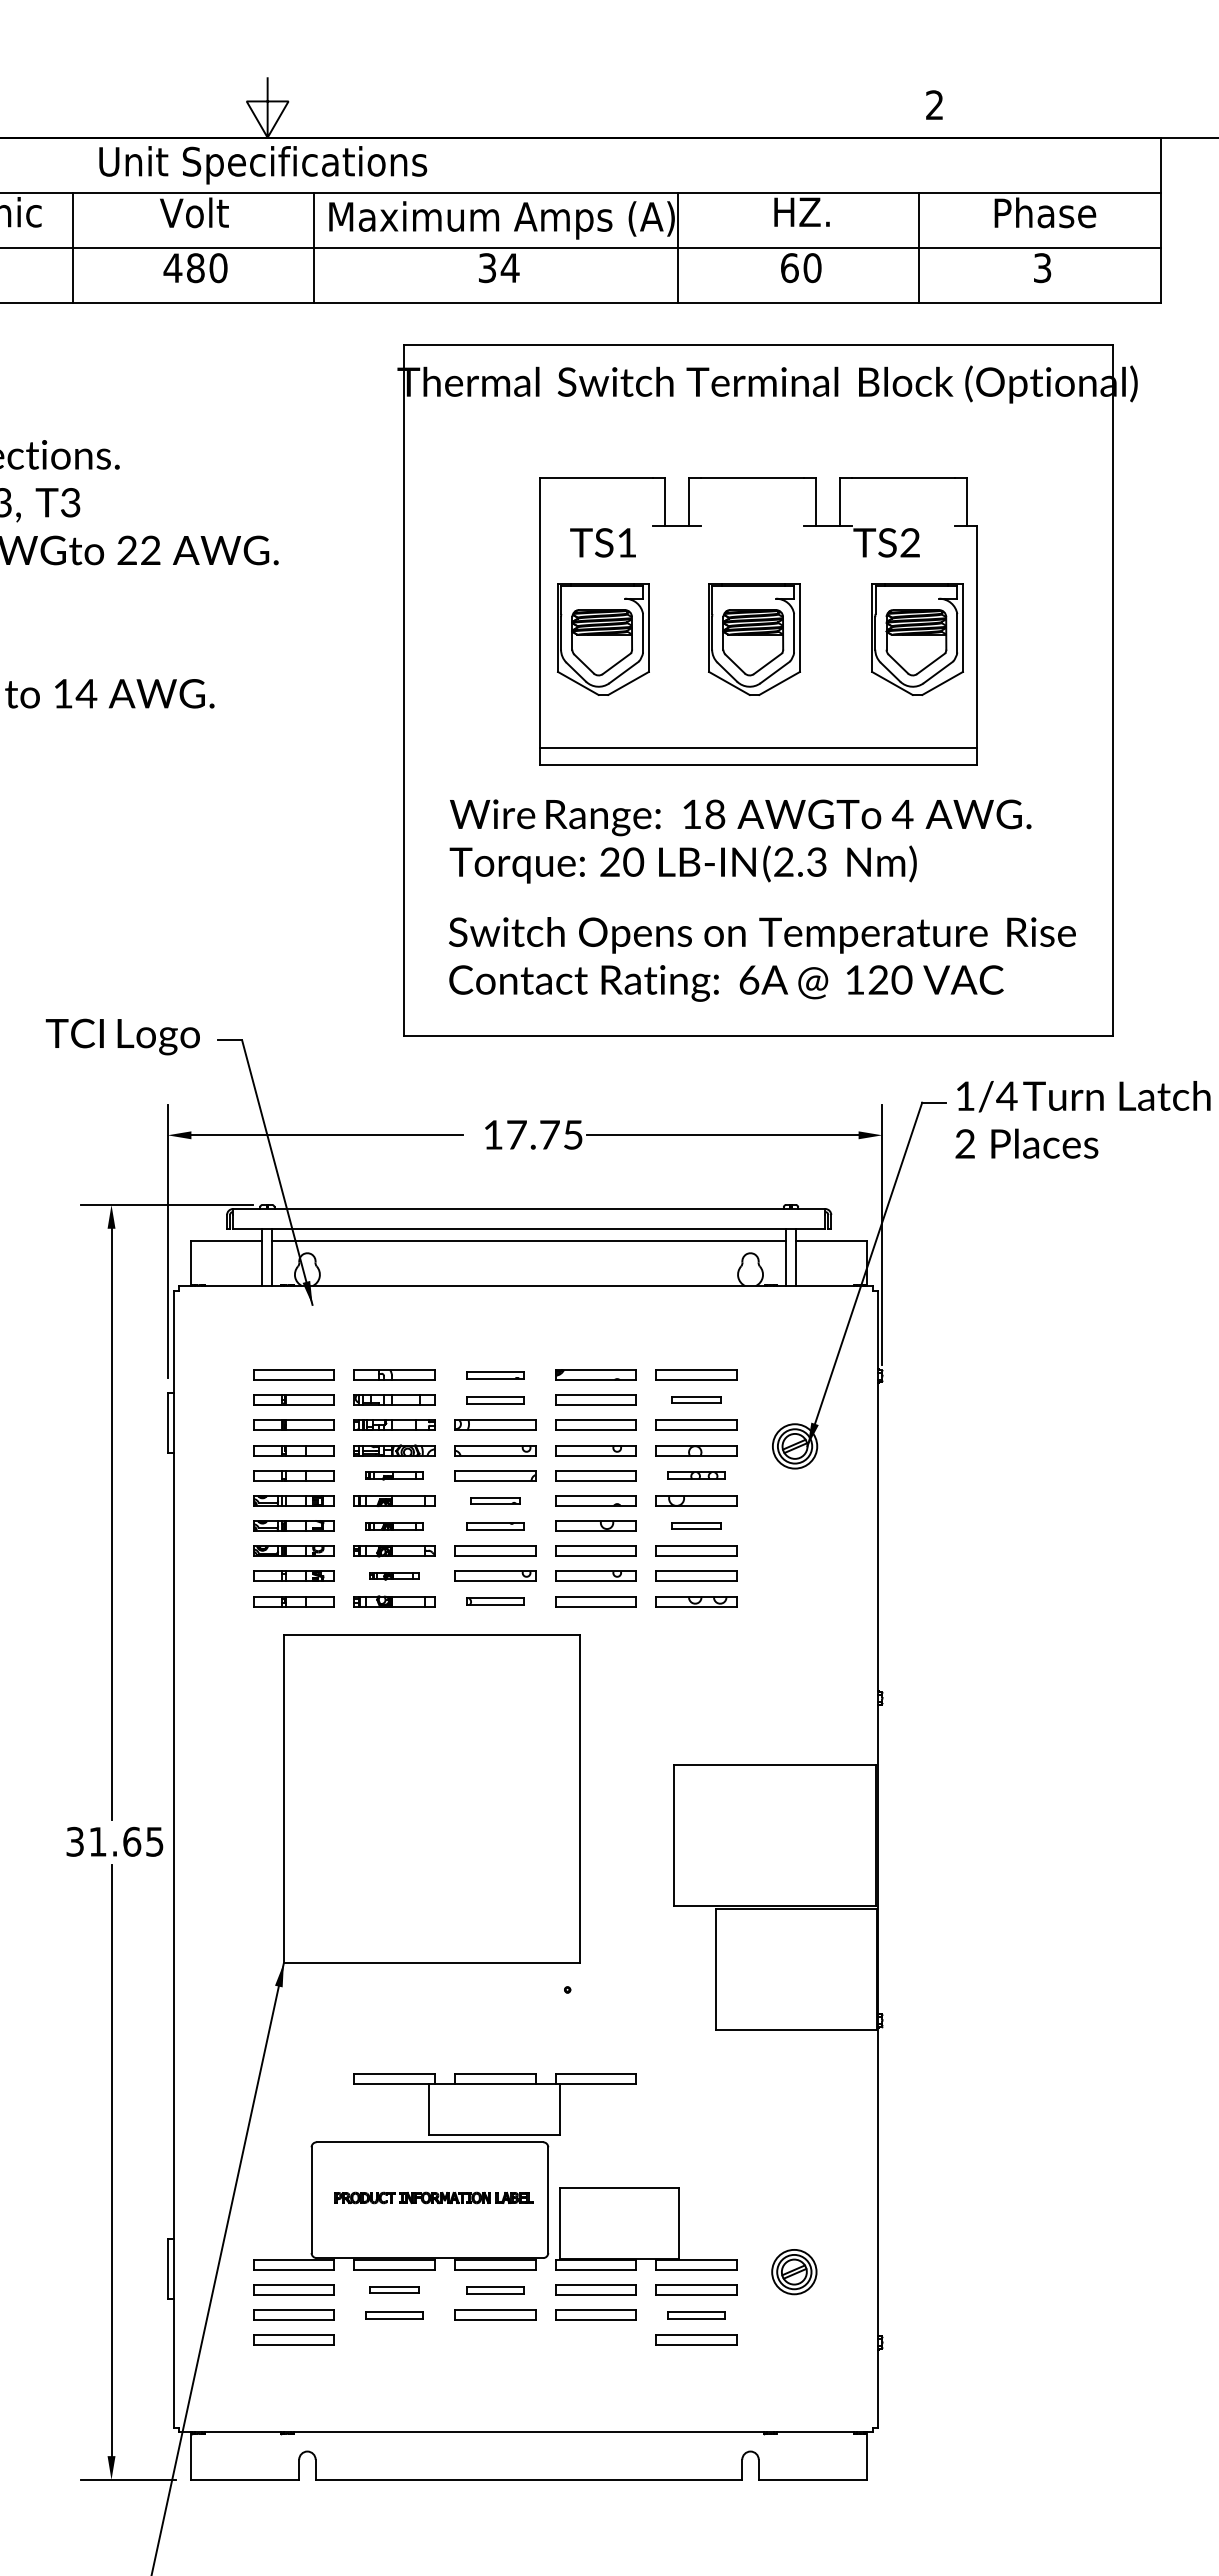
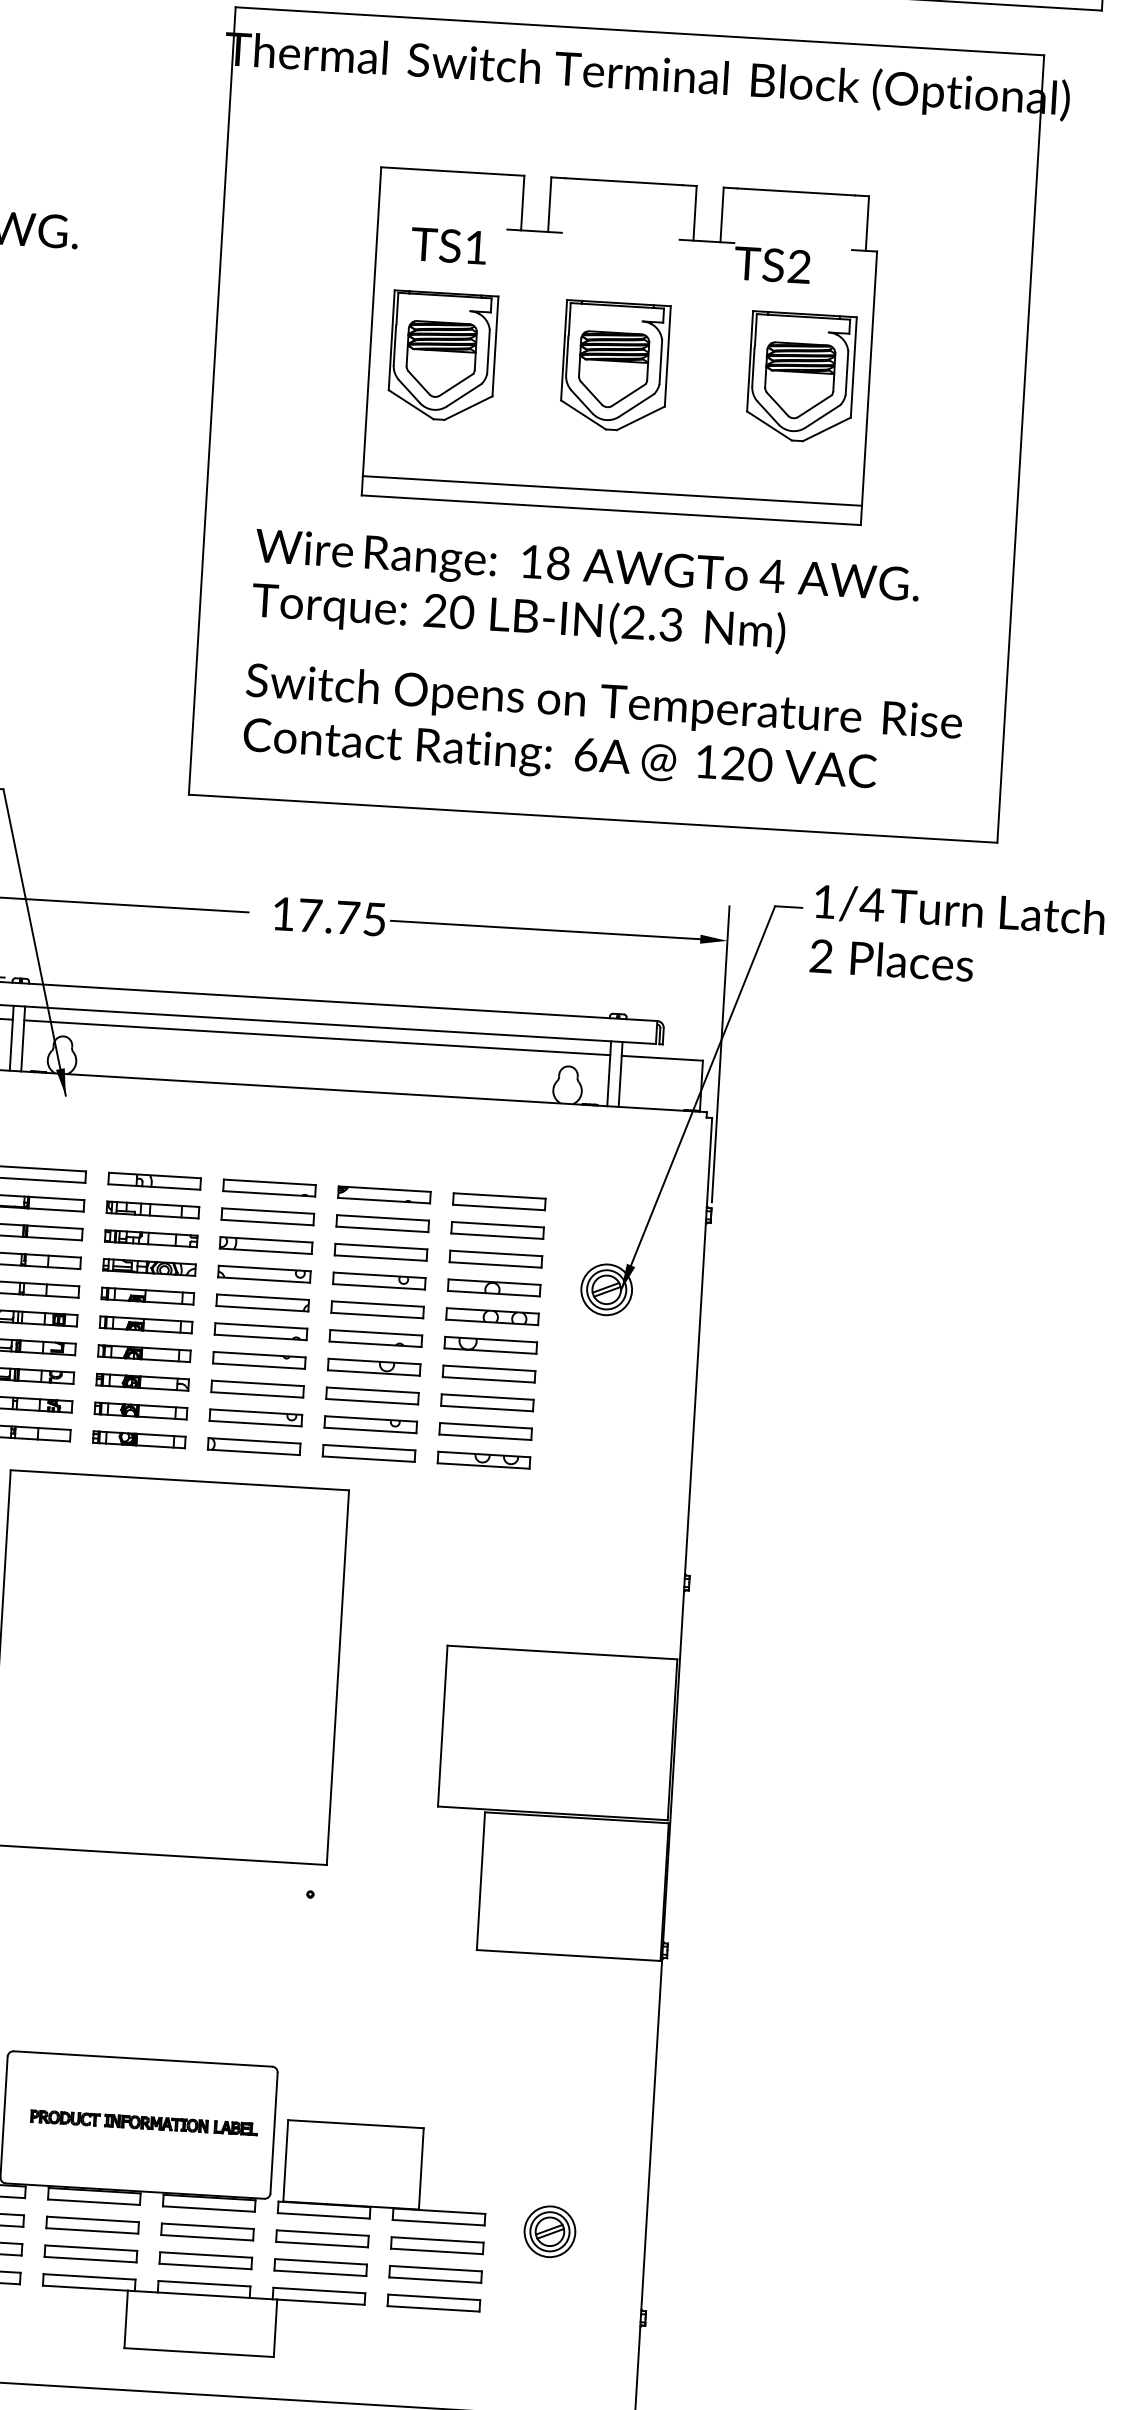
part: (495, 1374) -> (269, 1187), size x1.43
part: (495, 1399) -> (268, 1216), size x1.43
part: (696, 1399) -> (497, 1229), size x1.67
part: (394, 1475) -> (147, 1295), size x1.43
part: (696, 1475) -> (492, 1316), size x1.43
part: (495, 1500) -> (261, 1331), size x1.67
part: (495, 1525) -> (259, 1359), size x1.43
part: (696, 1525) -> (488, 1373), size x1.67
part: (394, 1526) -> (144, 1354), size x1.43
part: (394, 1576) -> (140, 1411), size x1.67
part: (495, 1601) -> (254, 1446), size x1.43
part: (494, 2104) -> (201, 2318), moved
part: (394, 2289) -> (92, 2224), size x1.67
part: (495, 2289) -> (207, 2231), size x1.43
part: (394, 2314) -> (90, 2253), size x1.43
part: (696, 2314) -> (435, 2273), size x1.43

